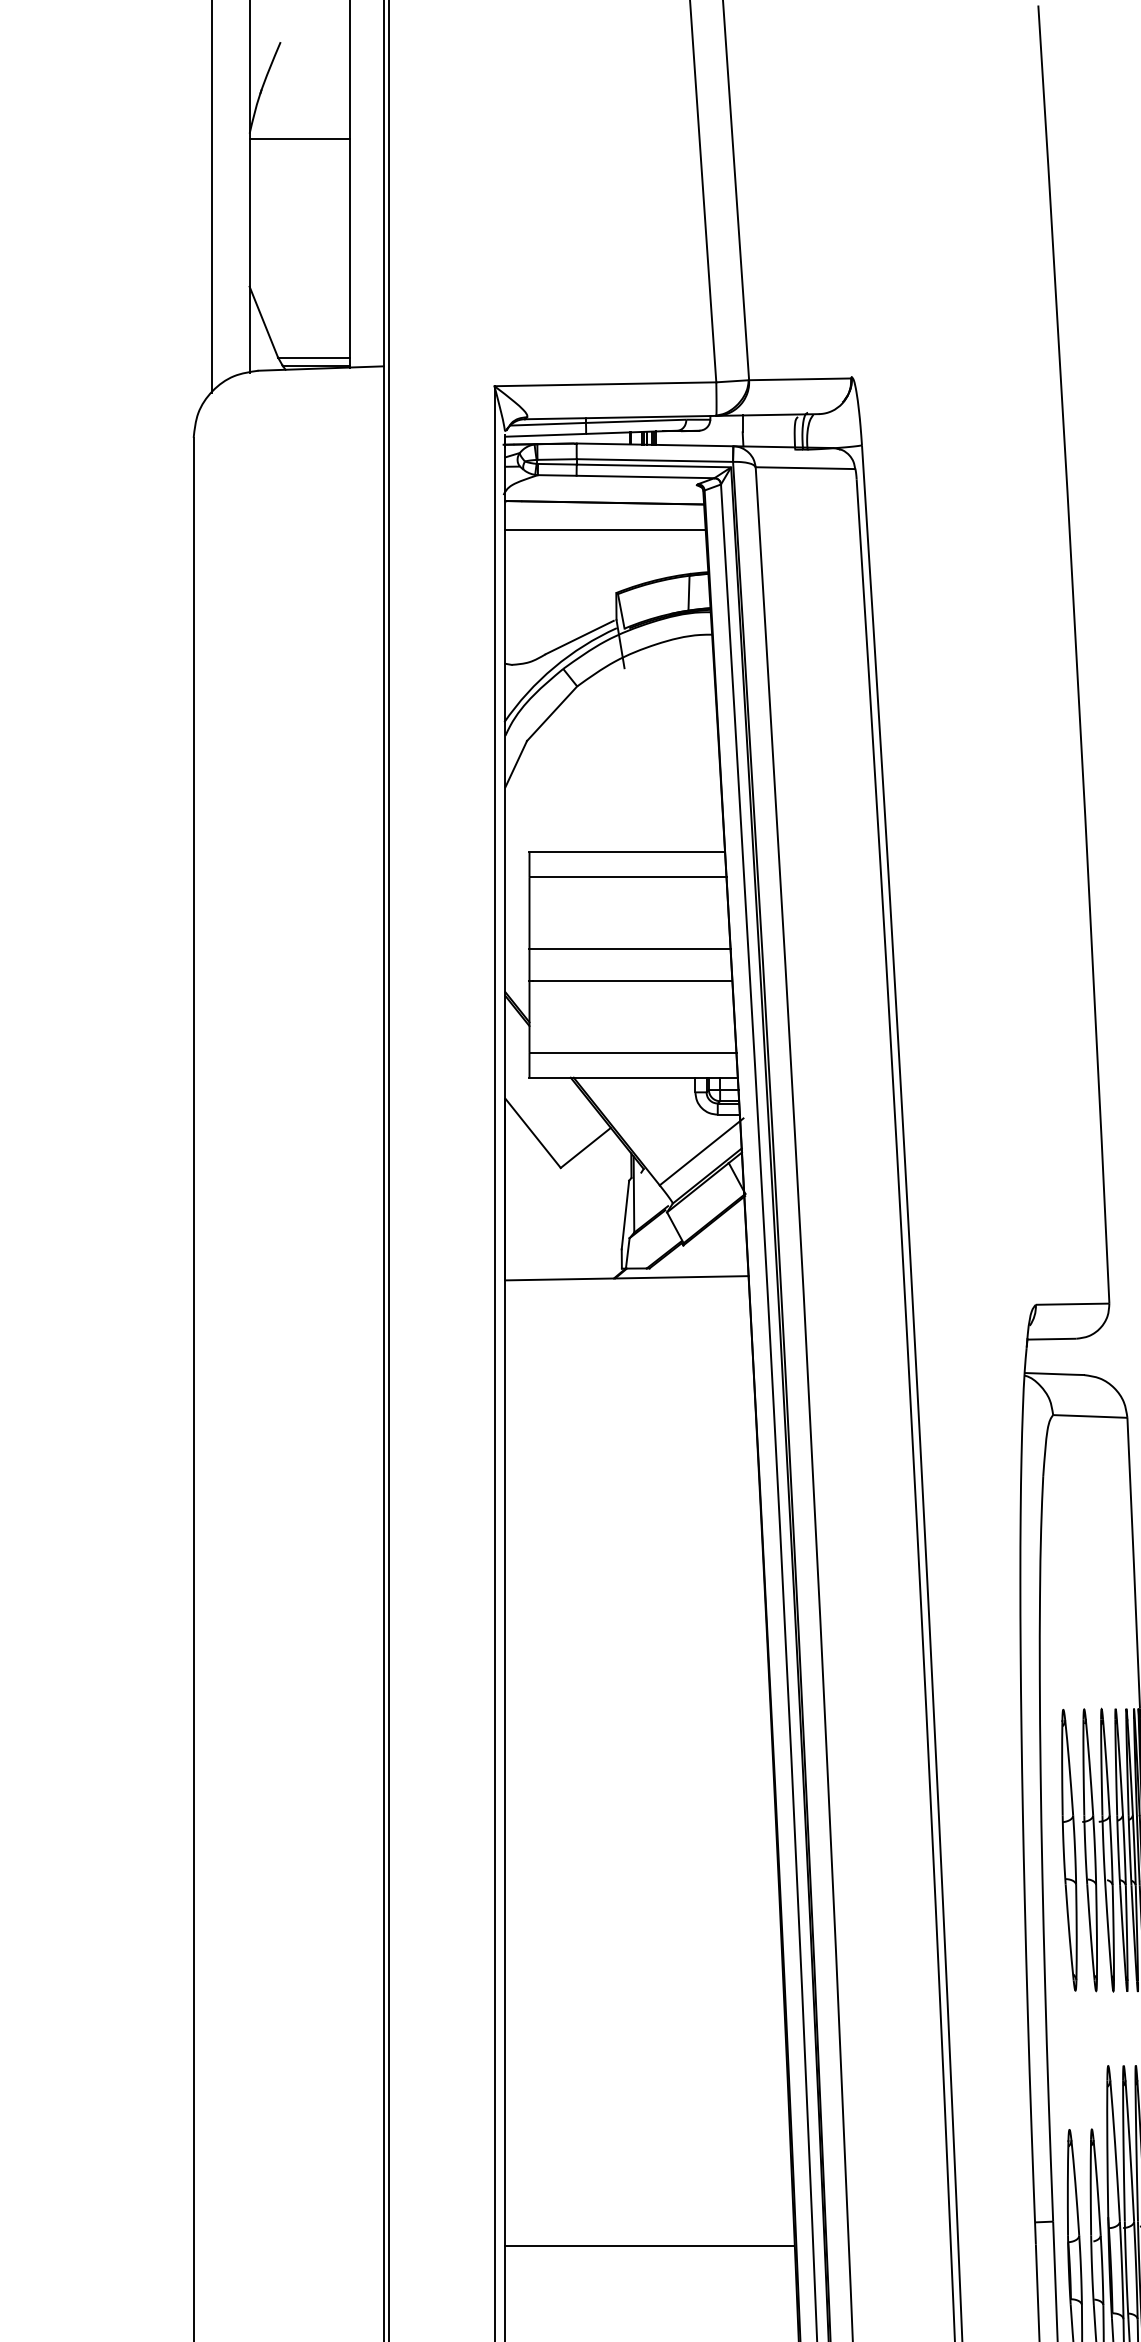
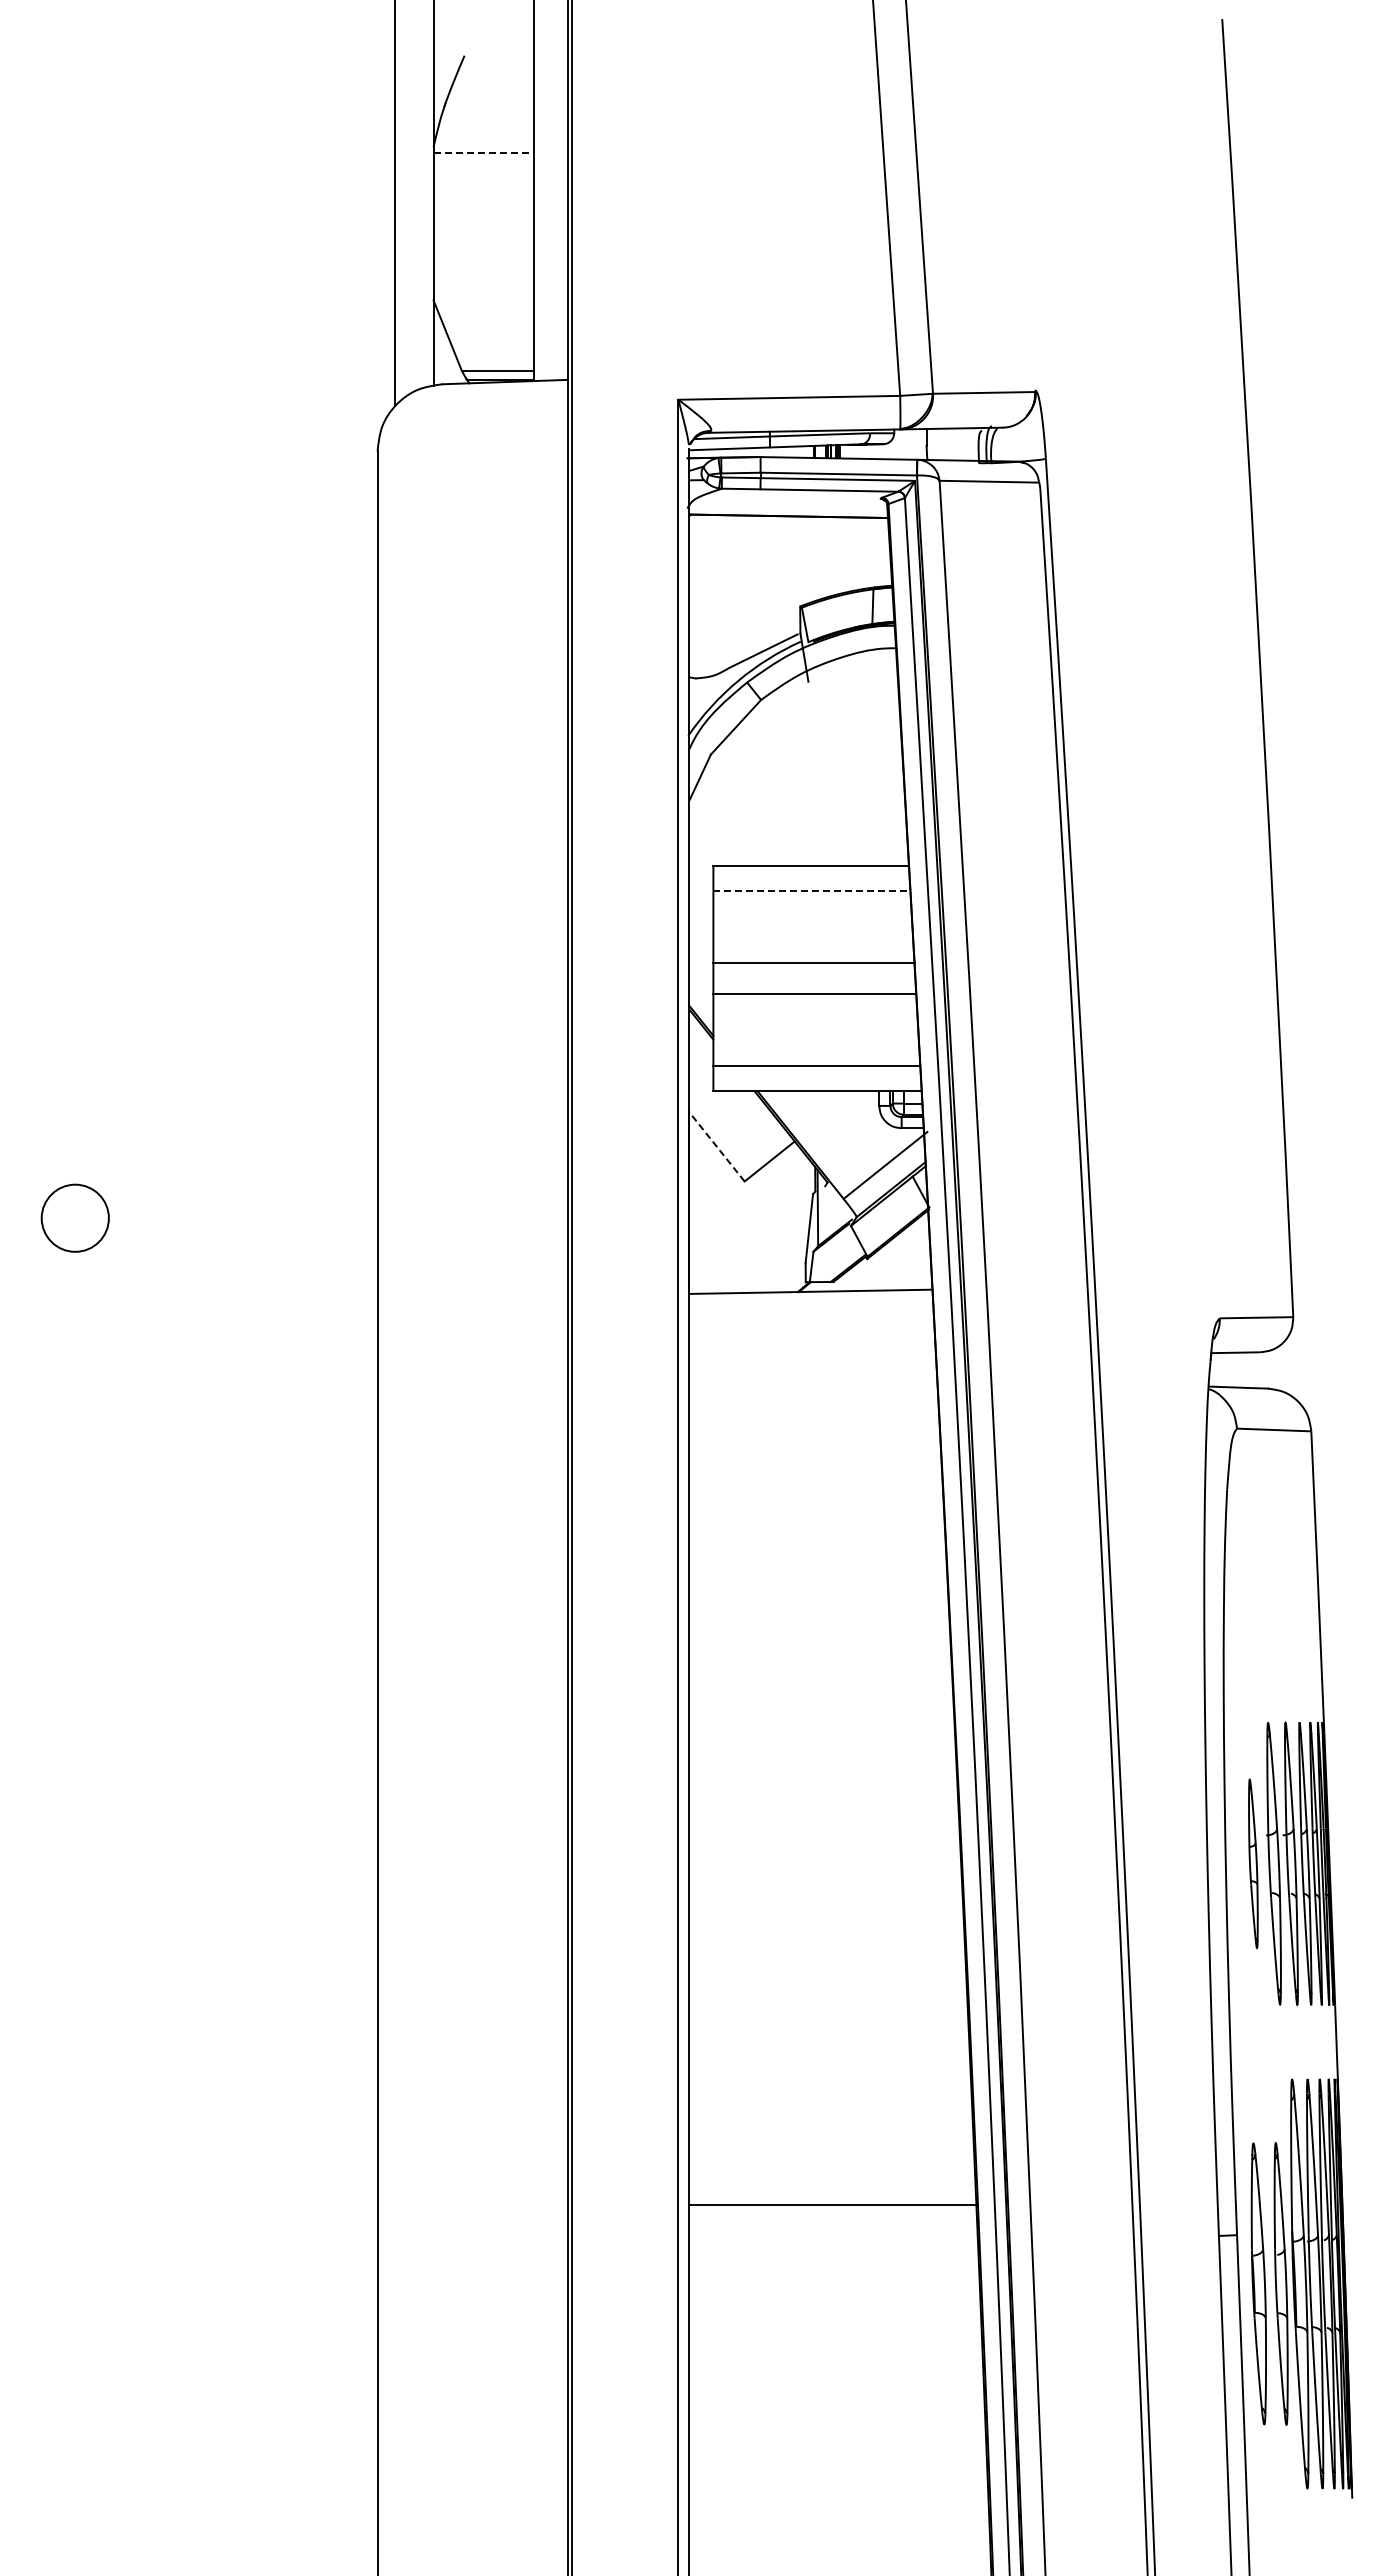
line: (300, 138) -> (484, 152), solid -> dashed
line: (605, 529) -> (789, 543), removed
line: (628, 876) -> (812, 890), solid -> dashed
line: (532, 1132) -> (716, 1146), solid -> dashed
part: (1069, 1849) -> (1253, 1863), size x0.6
line: (649, 2245) -> (833, 2205), moved

